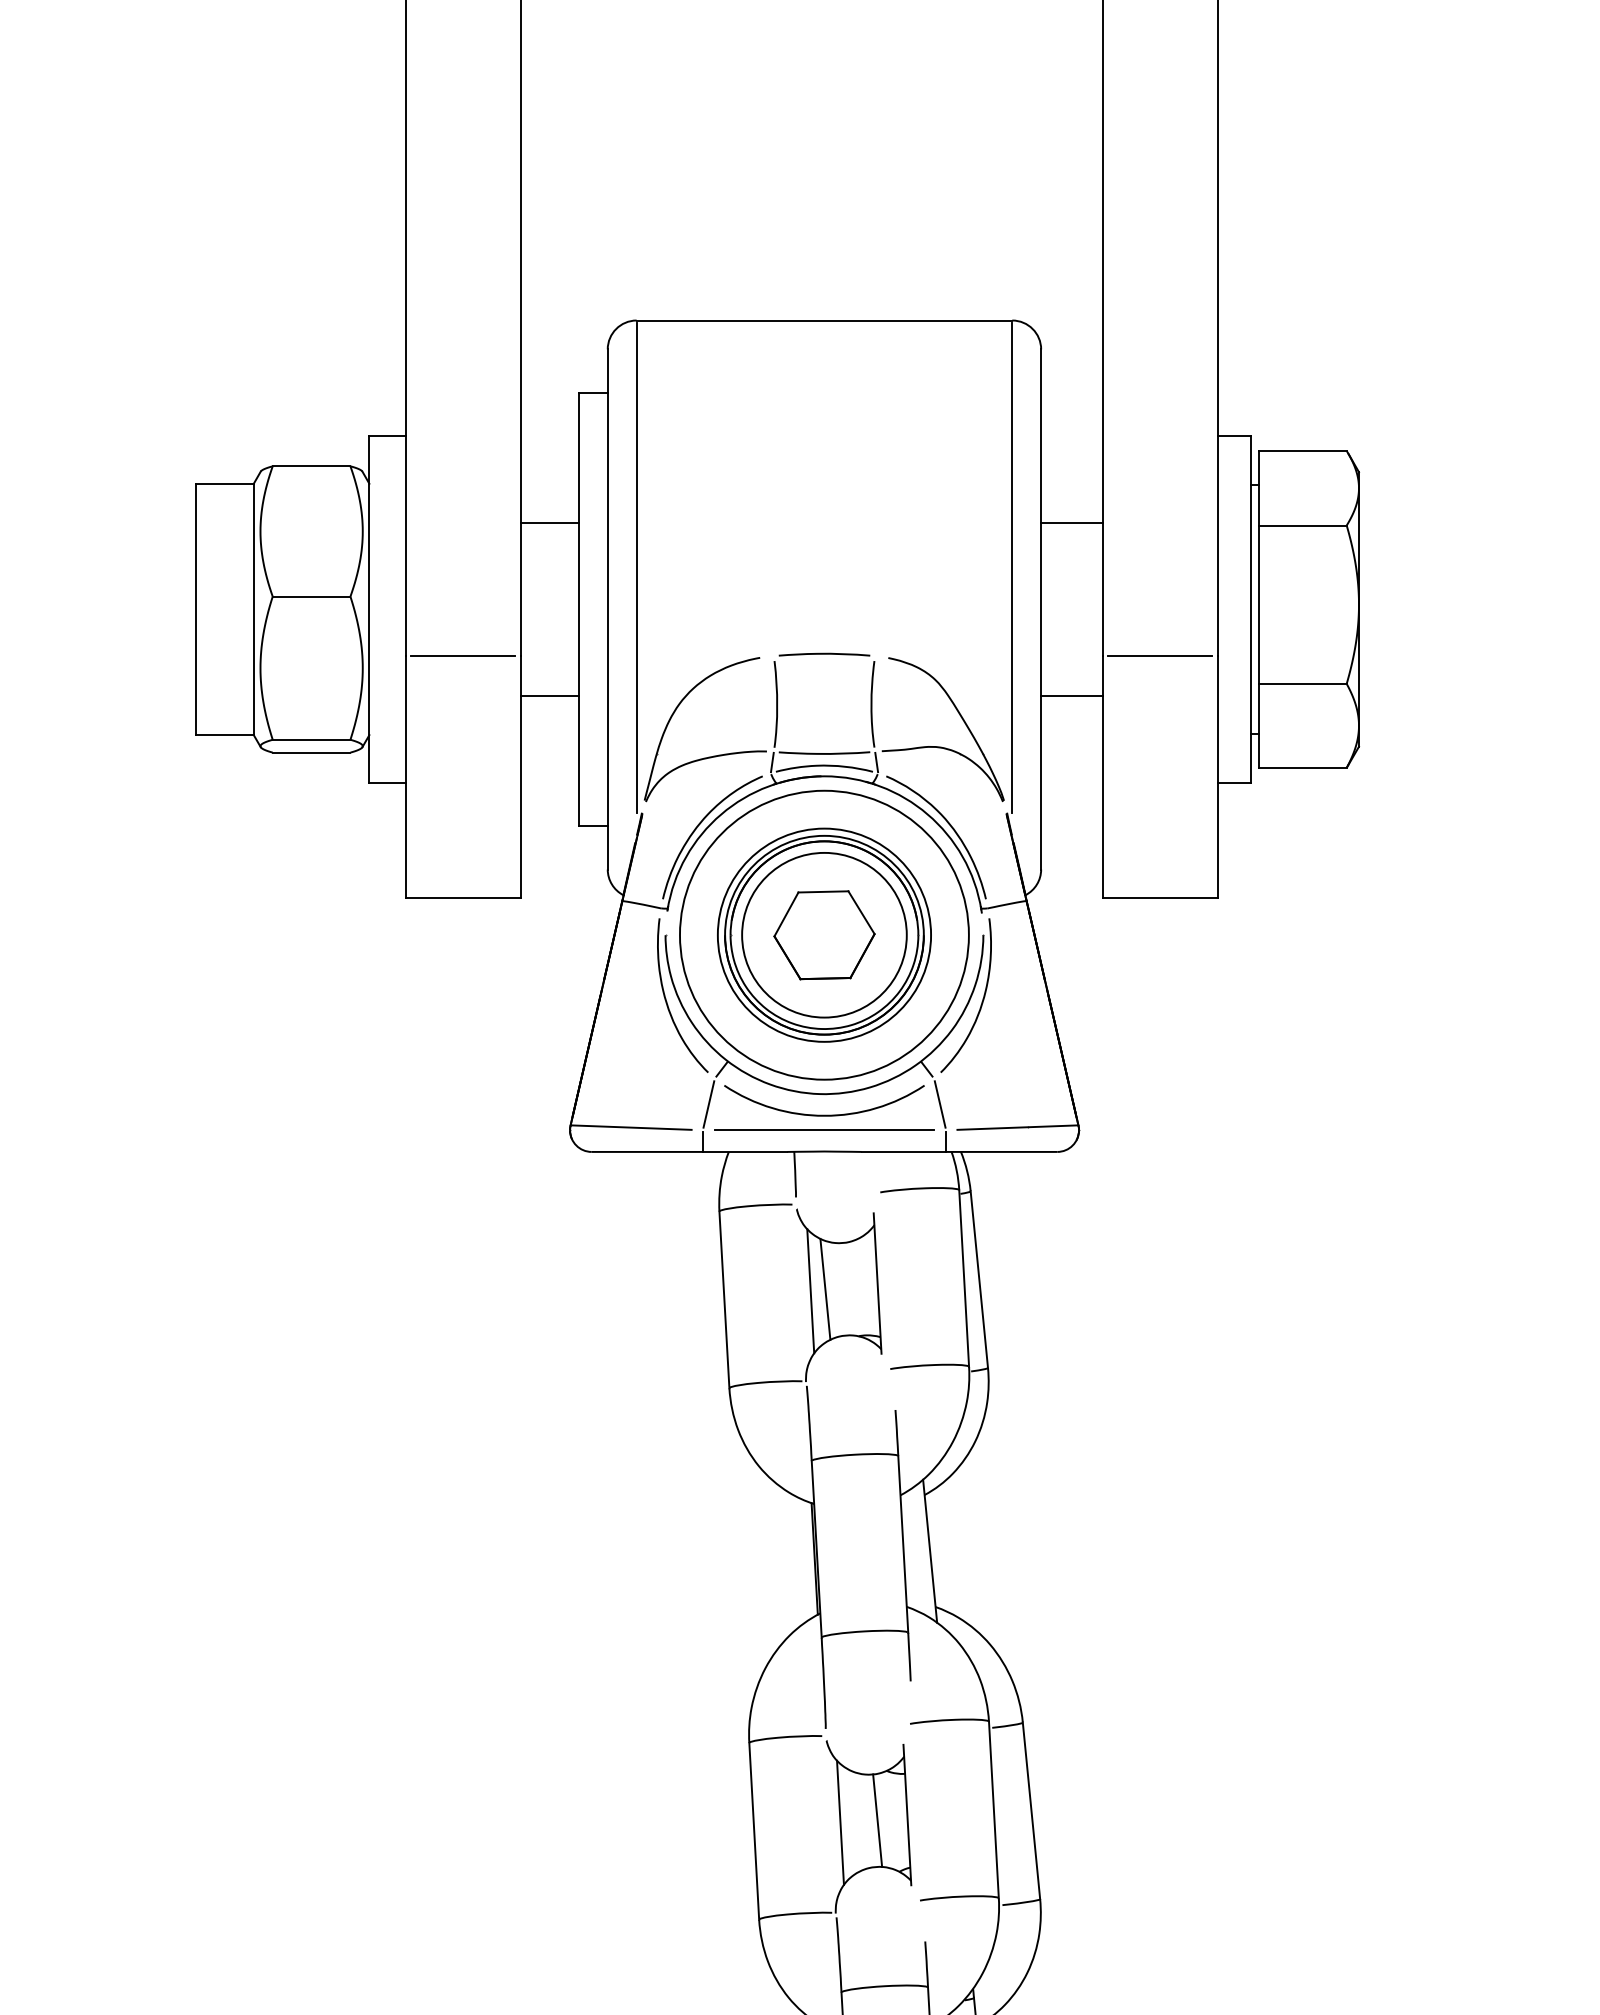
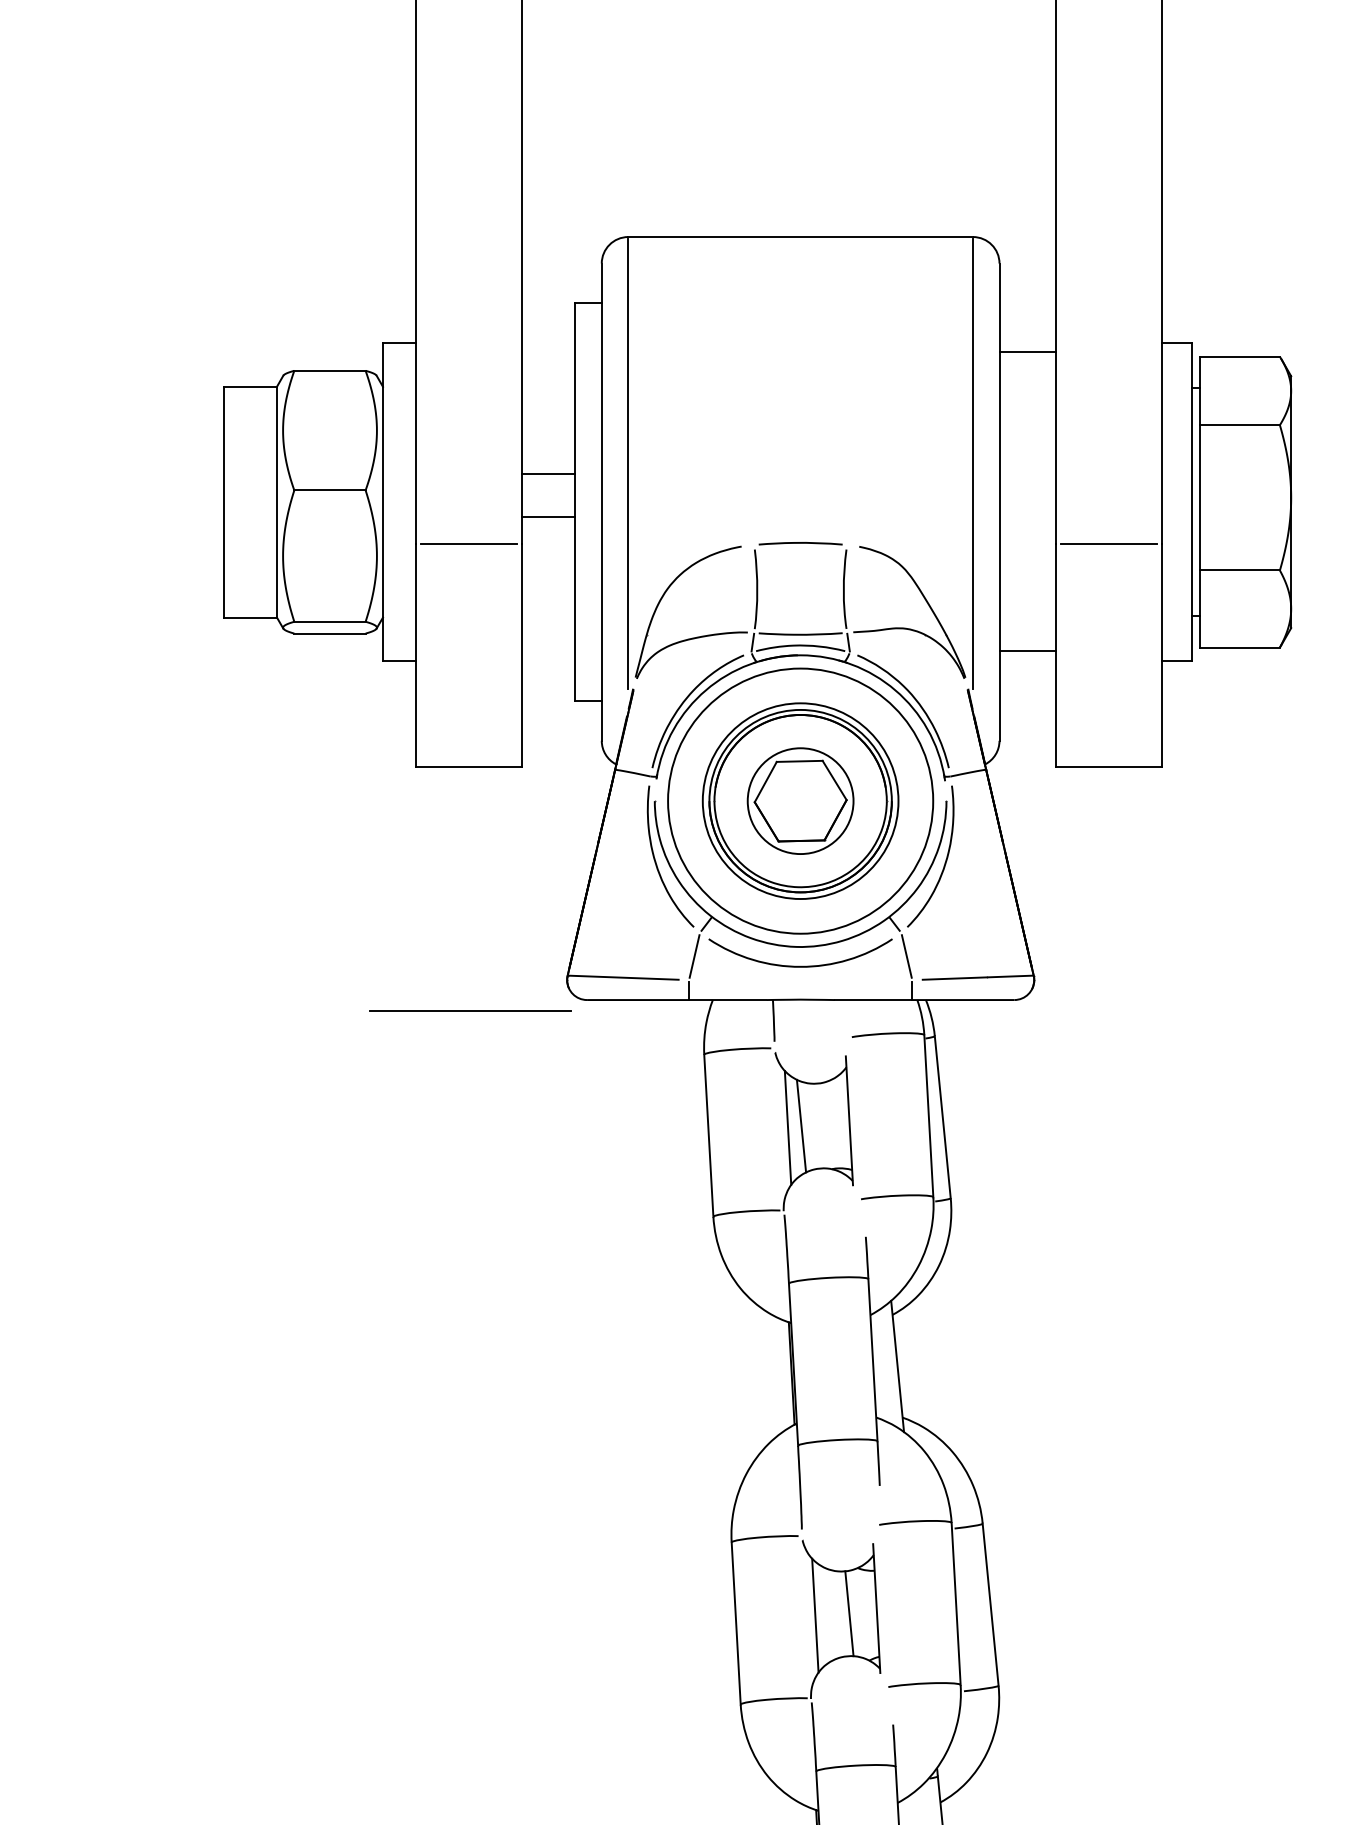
line: (549, 522) -> (548, 473), moved
line: (1071, 522) -> (1027, 351), moved
line: (549, 696) -> (548, 516), moved
line: (1071, 696) -> (1027, 650), moved
circle: (824, 934) -> (800, 800), size x0.7
line: (824, 1129) -> (470, 1010), moved

